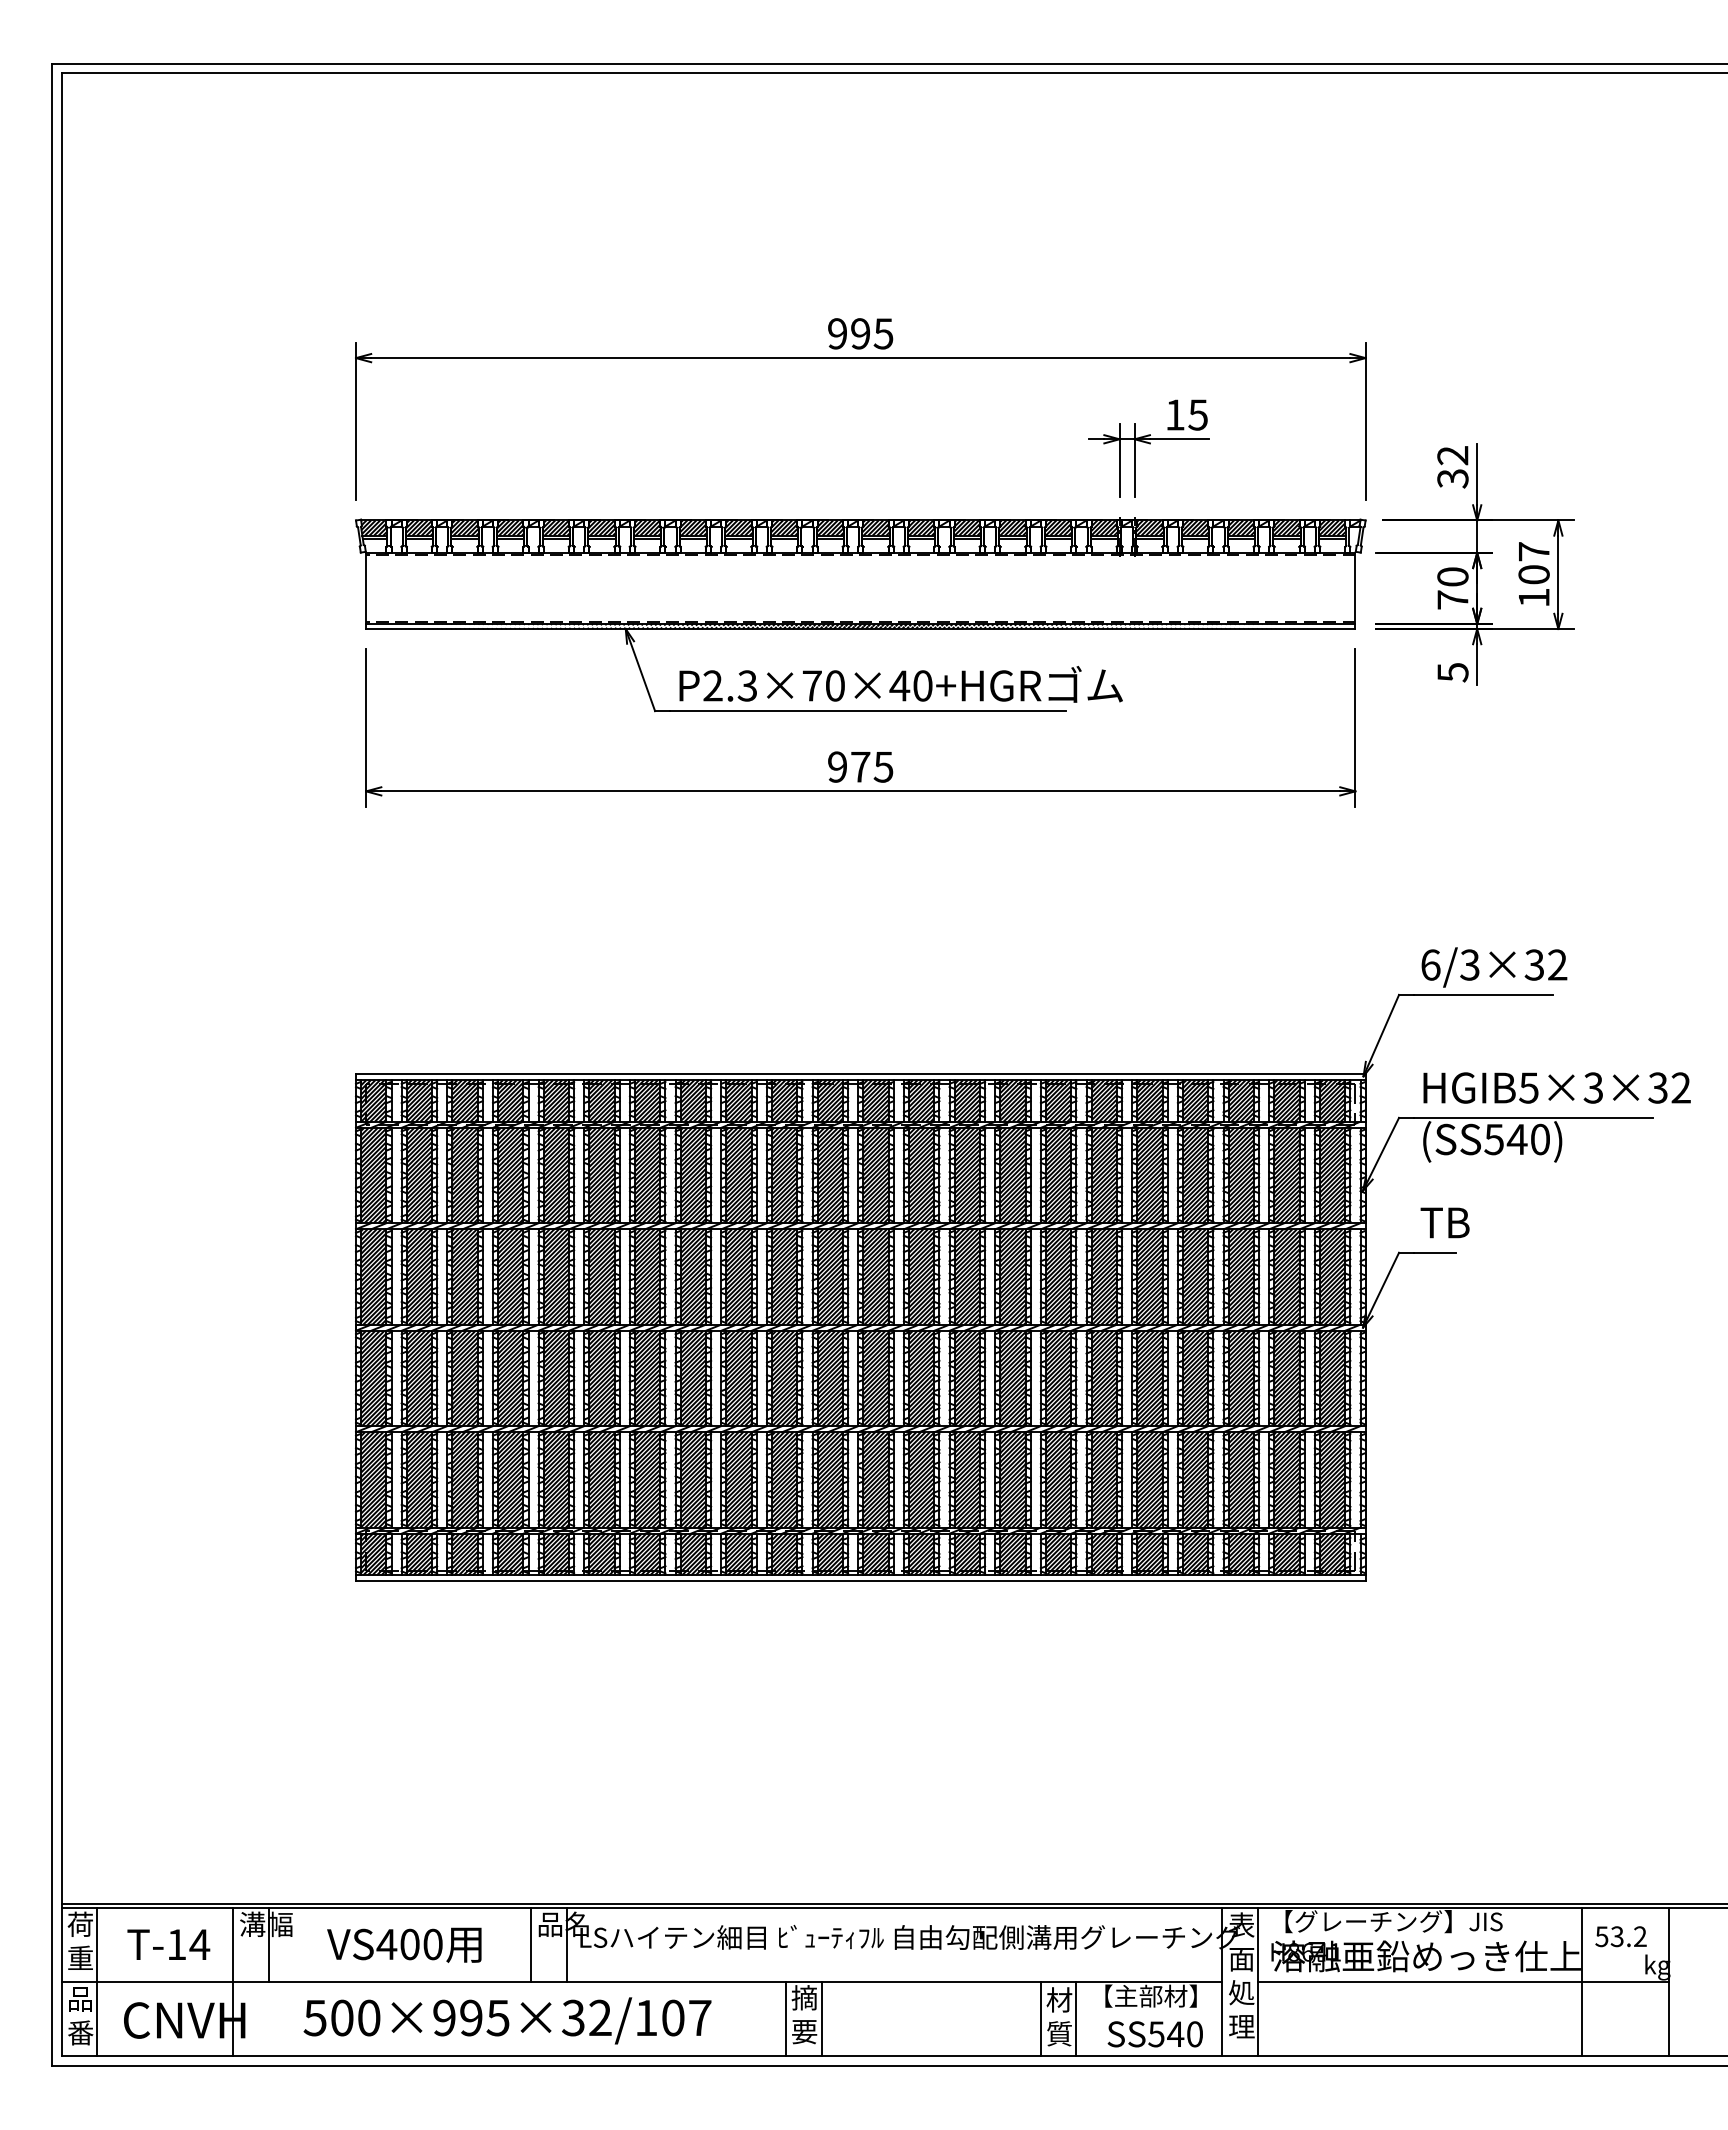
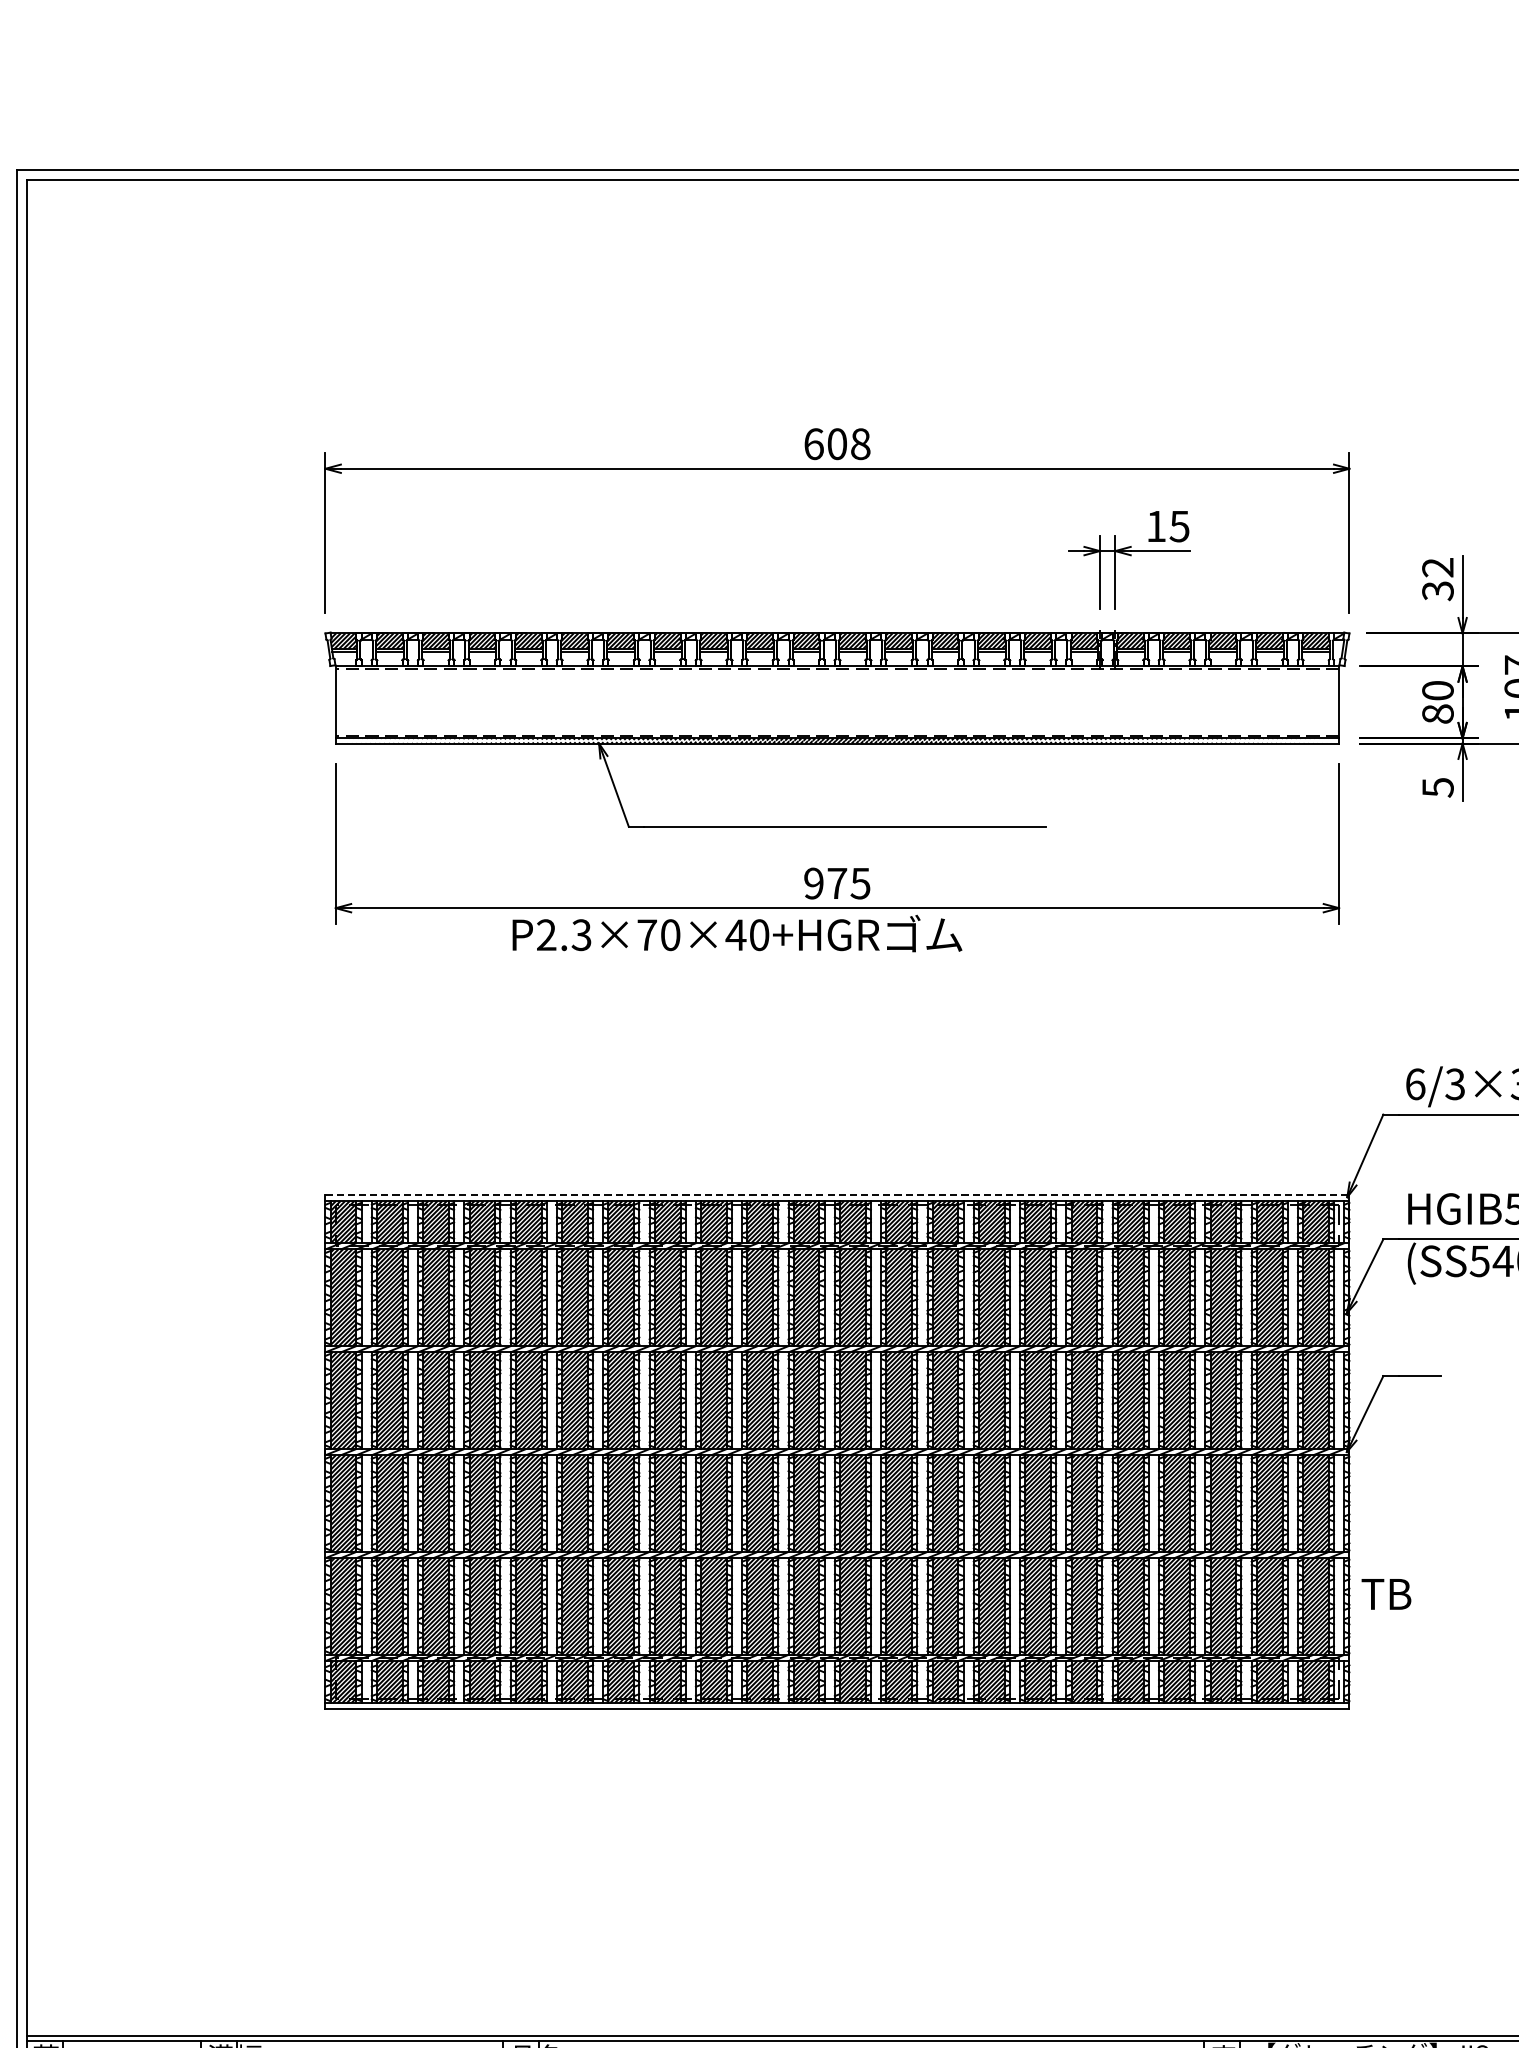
text: (860, 333) -> (837, 443), 995 -> 608
text: (1452, 599) -> (1437, 713), 70 -> 80
text: (900, 684) -> (736, 933), moved
line: (860, 1074) -> (837, 1195), solid -> dashed
text: (1444, 1222) -> (1385, 1593), moved

